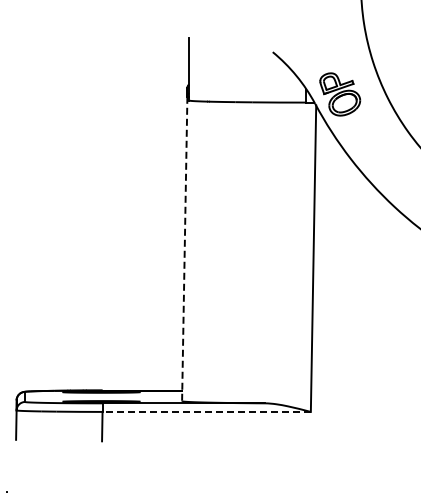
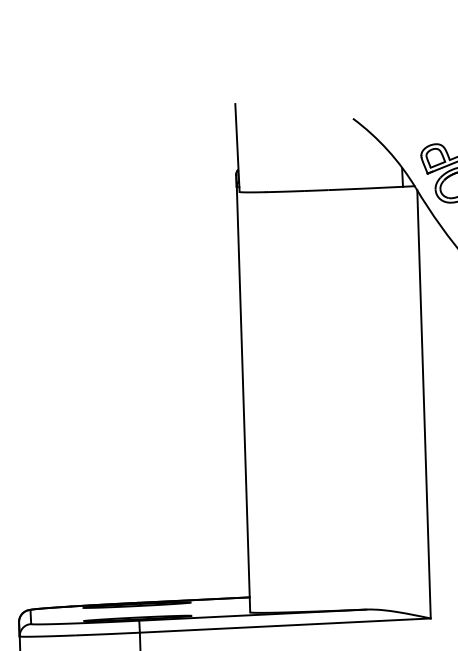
line: (184, 249) -> (243, 400), dashed -> solid
line: (206, 411) -> (284, 624), dashed -> solid

